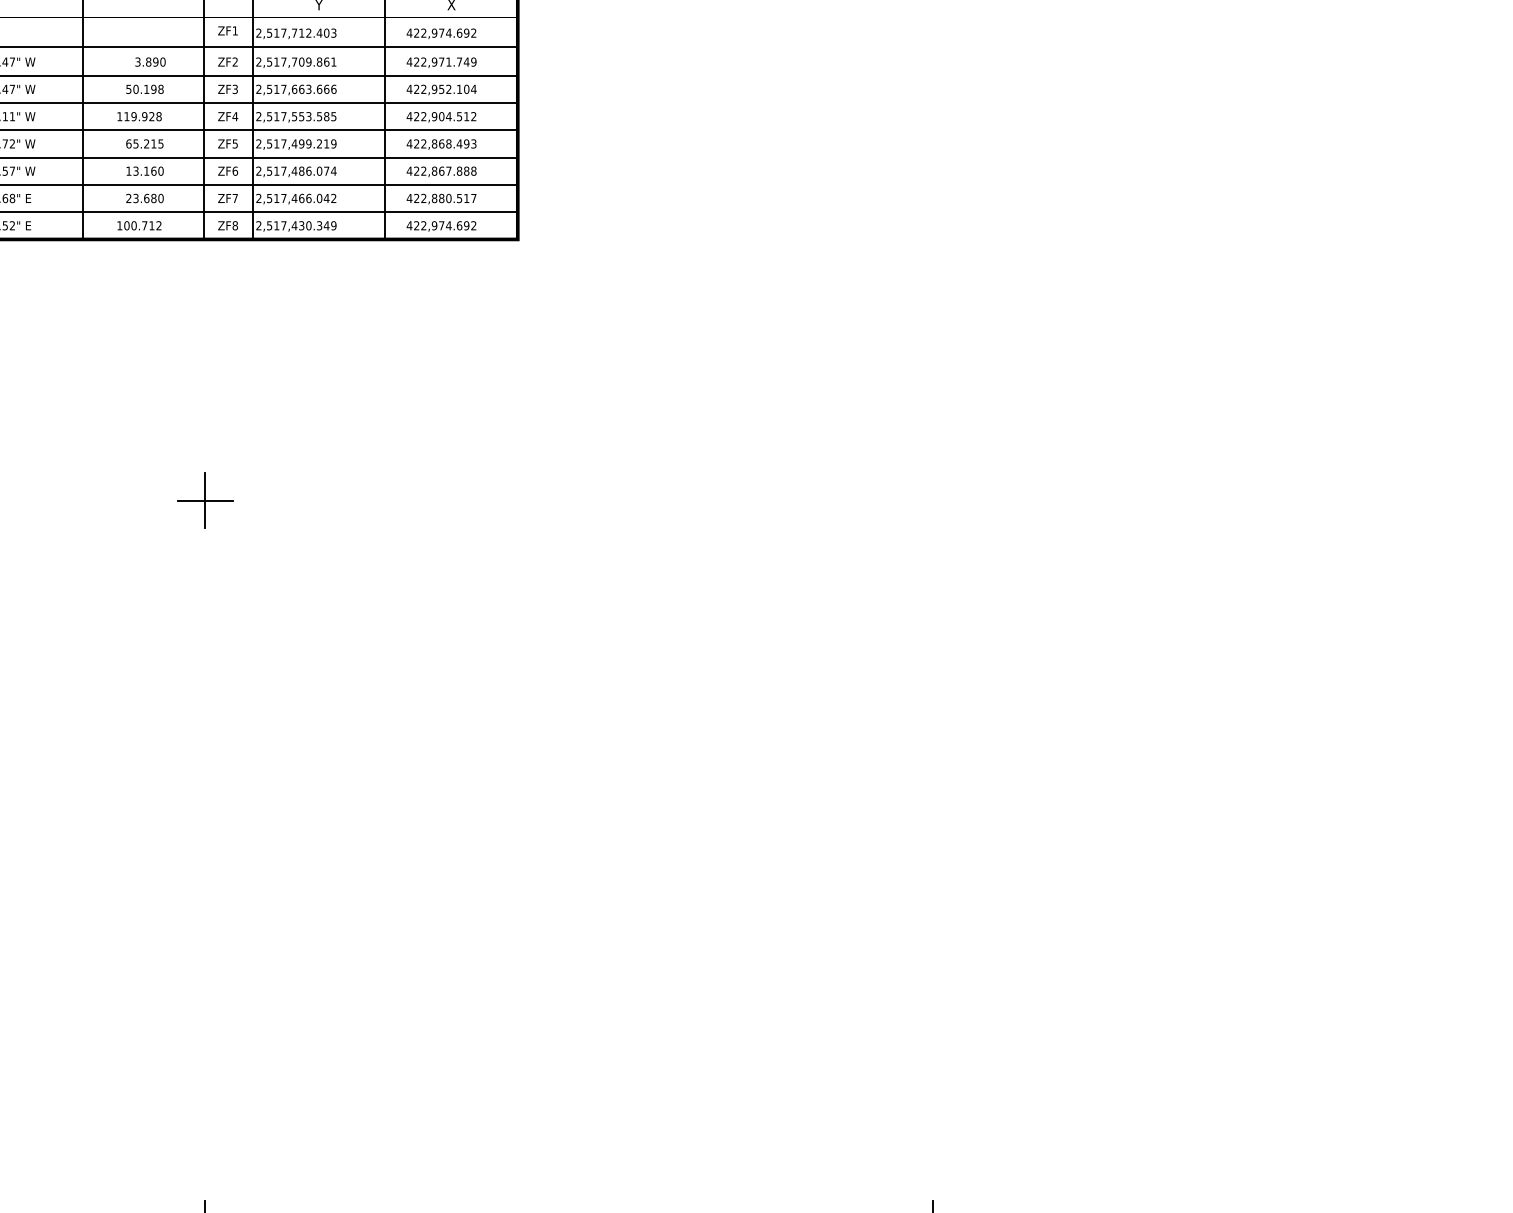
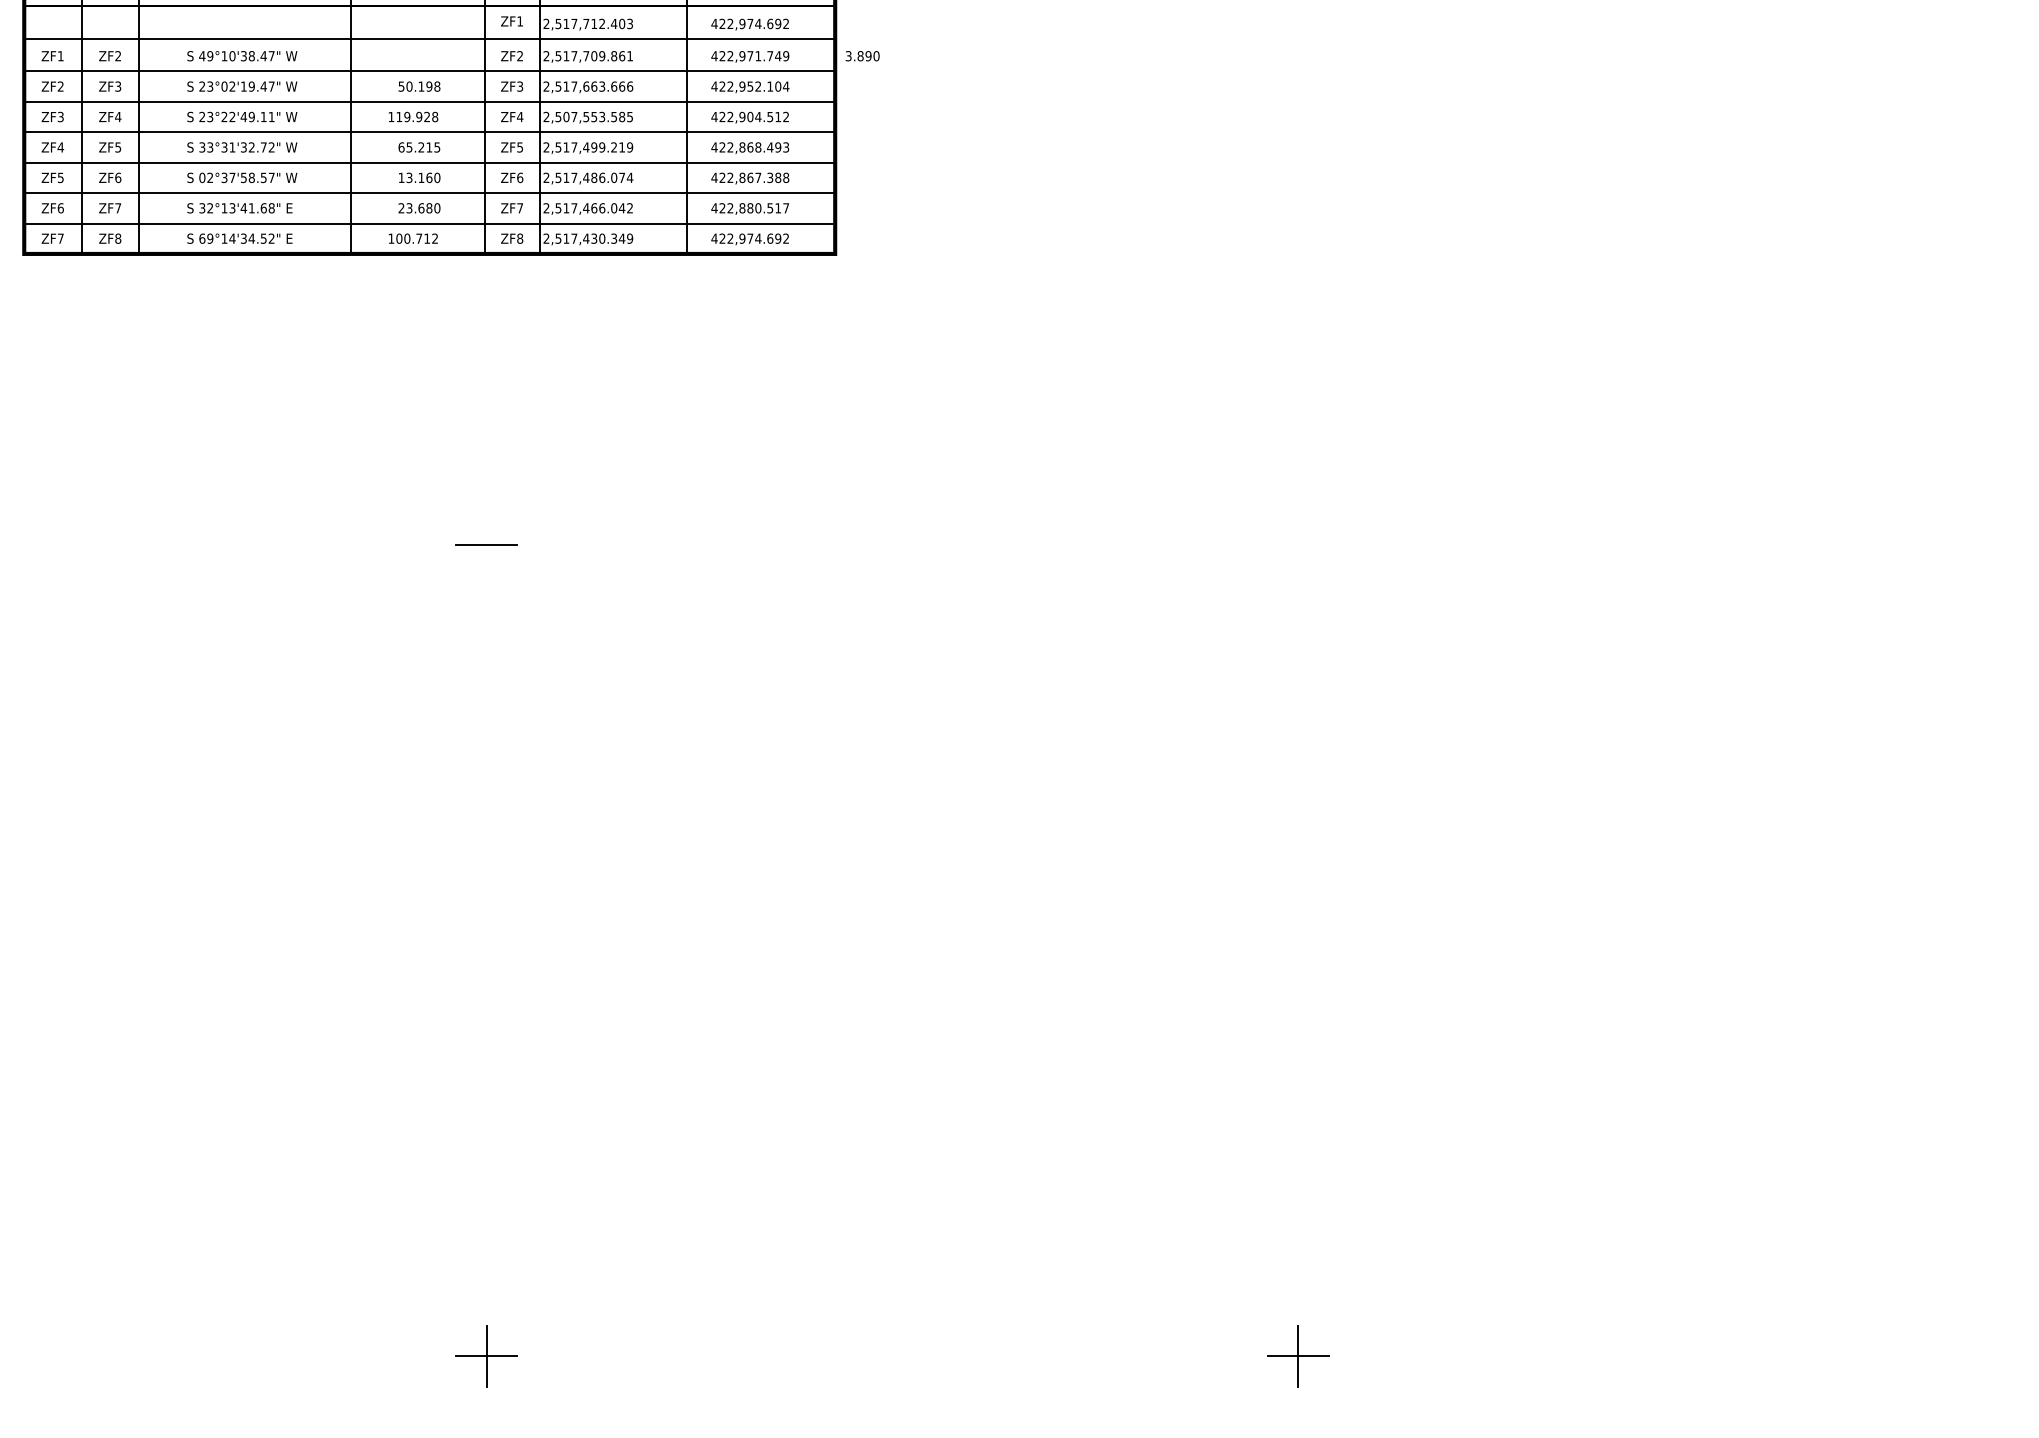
text: (150, 62) -> (862, 56), moved
text: (276, 116) -> (566, 116), 2,517,553.585 -> 2,507,553.585
text: (459, 170) -> (770, 177), 422,867.888 -> 422,867.388
line: (205, 500) -> (486, 544), removed

